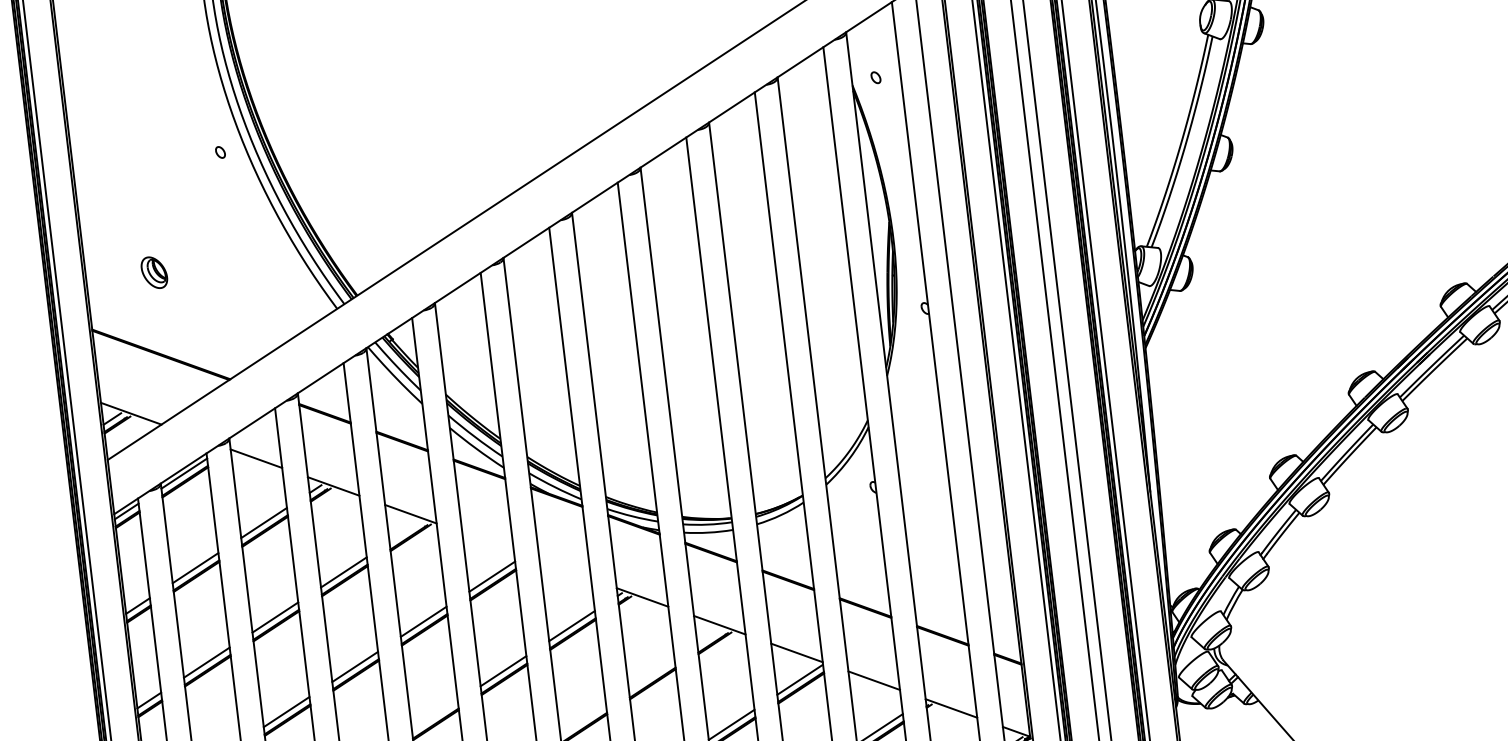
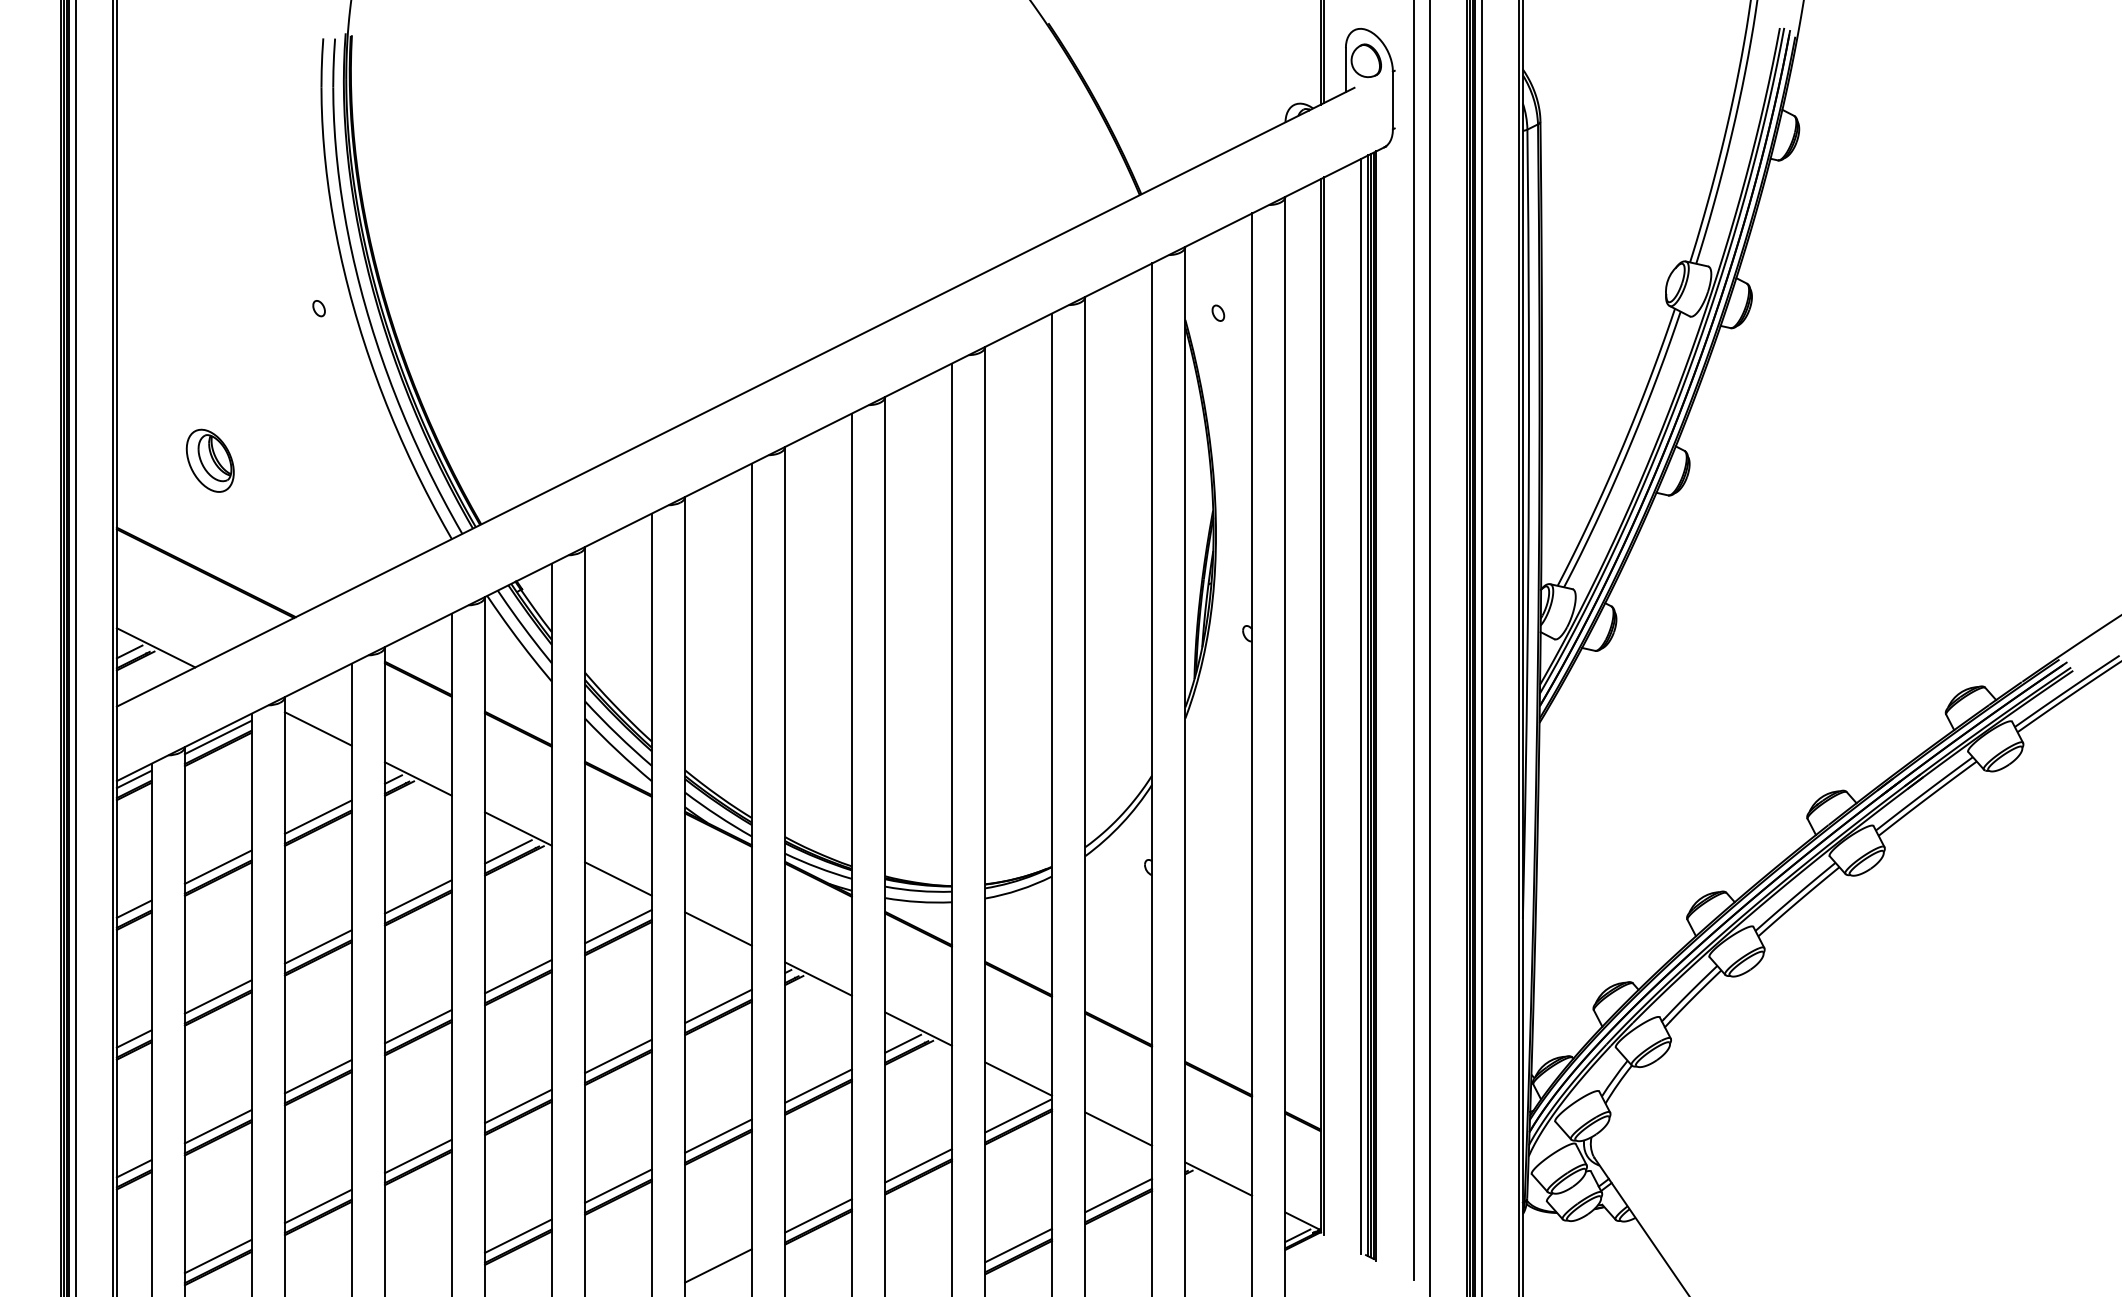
part: (153, 272) -> (209, 460), size x1.43
line: (405, 531) -> (508, 851), added
line: (488, 541) -> (618, 878), added
line: (565, 569) -> (718, 928), added
line: (710, 637) -> (903, 1043), added
line: (651, 675) -> (818, 1085), added
line: (435, 716) -> (518, 1106), added
line: (583, 720) -> (718, 1135), added

